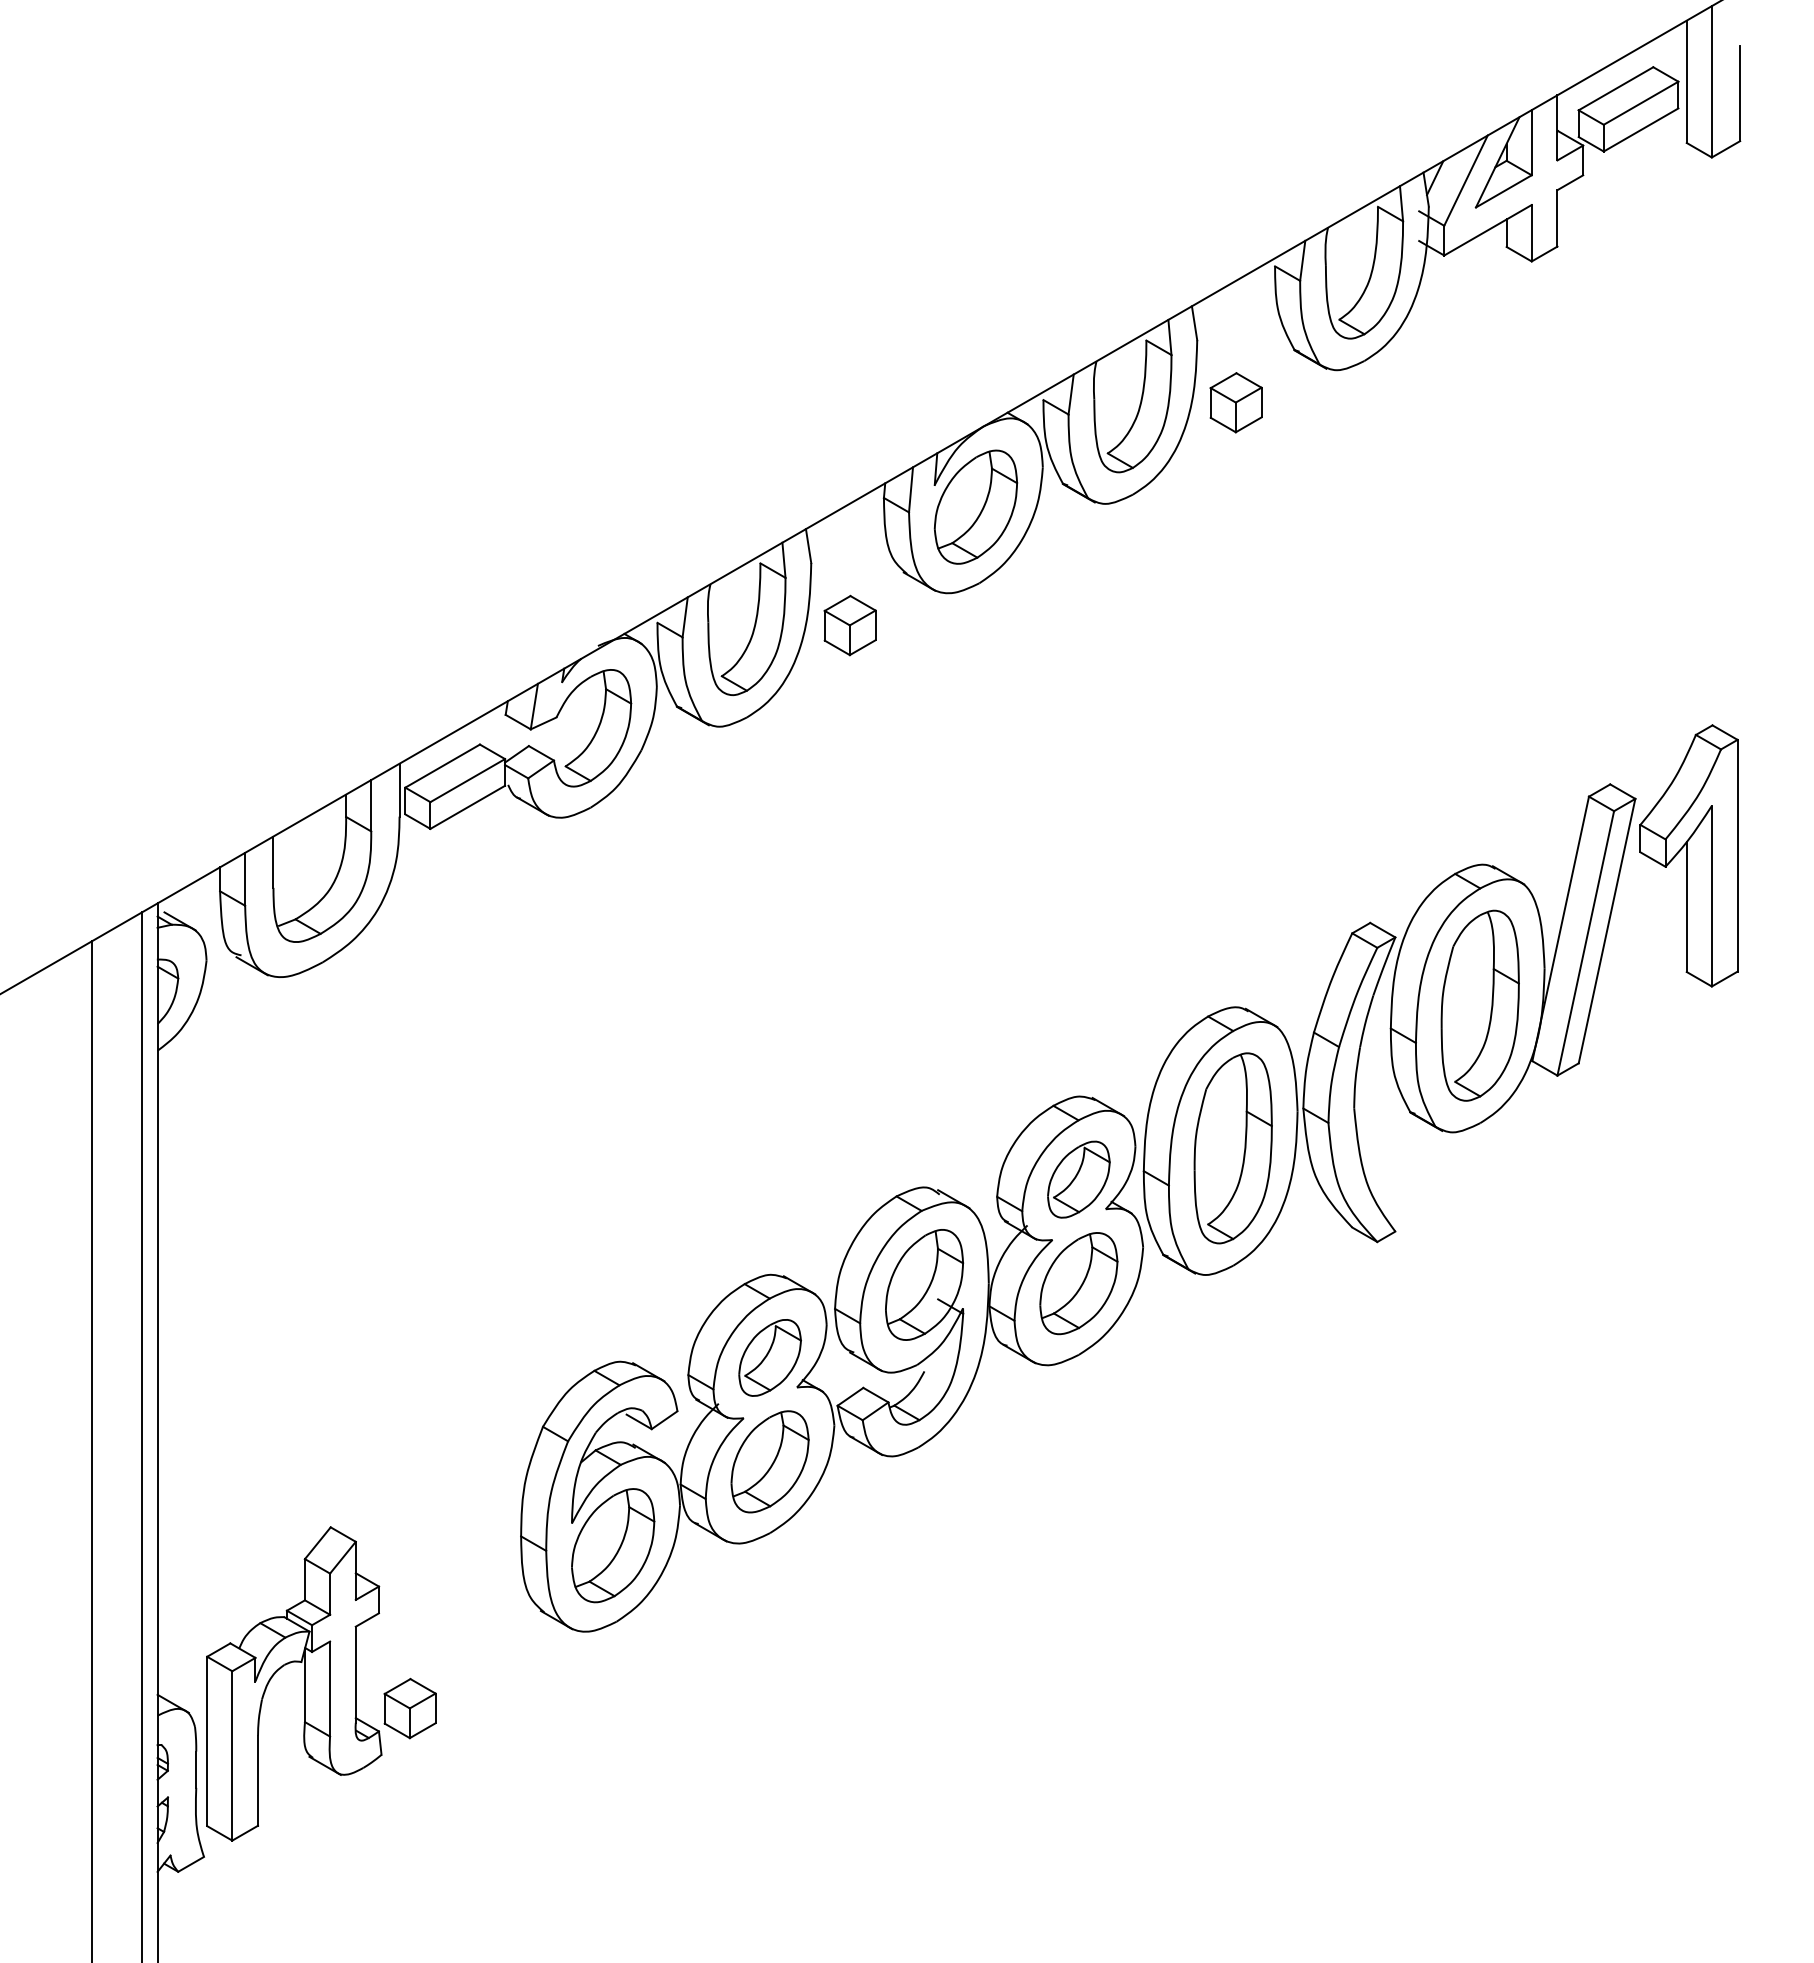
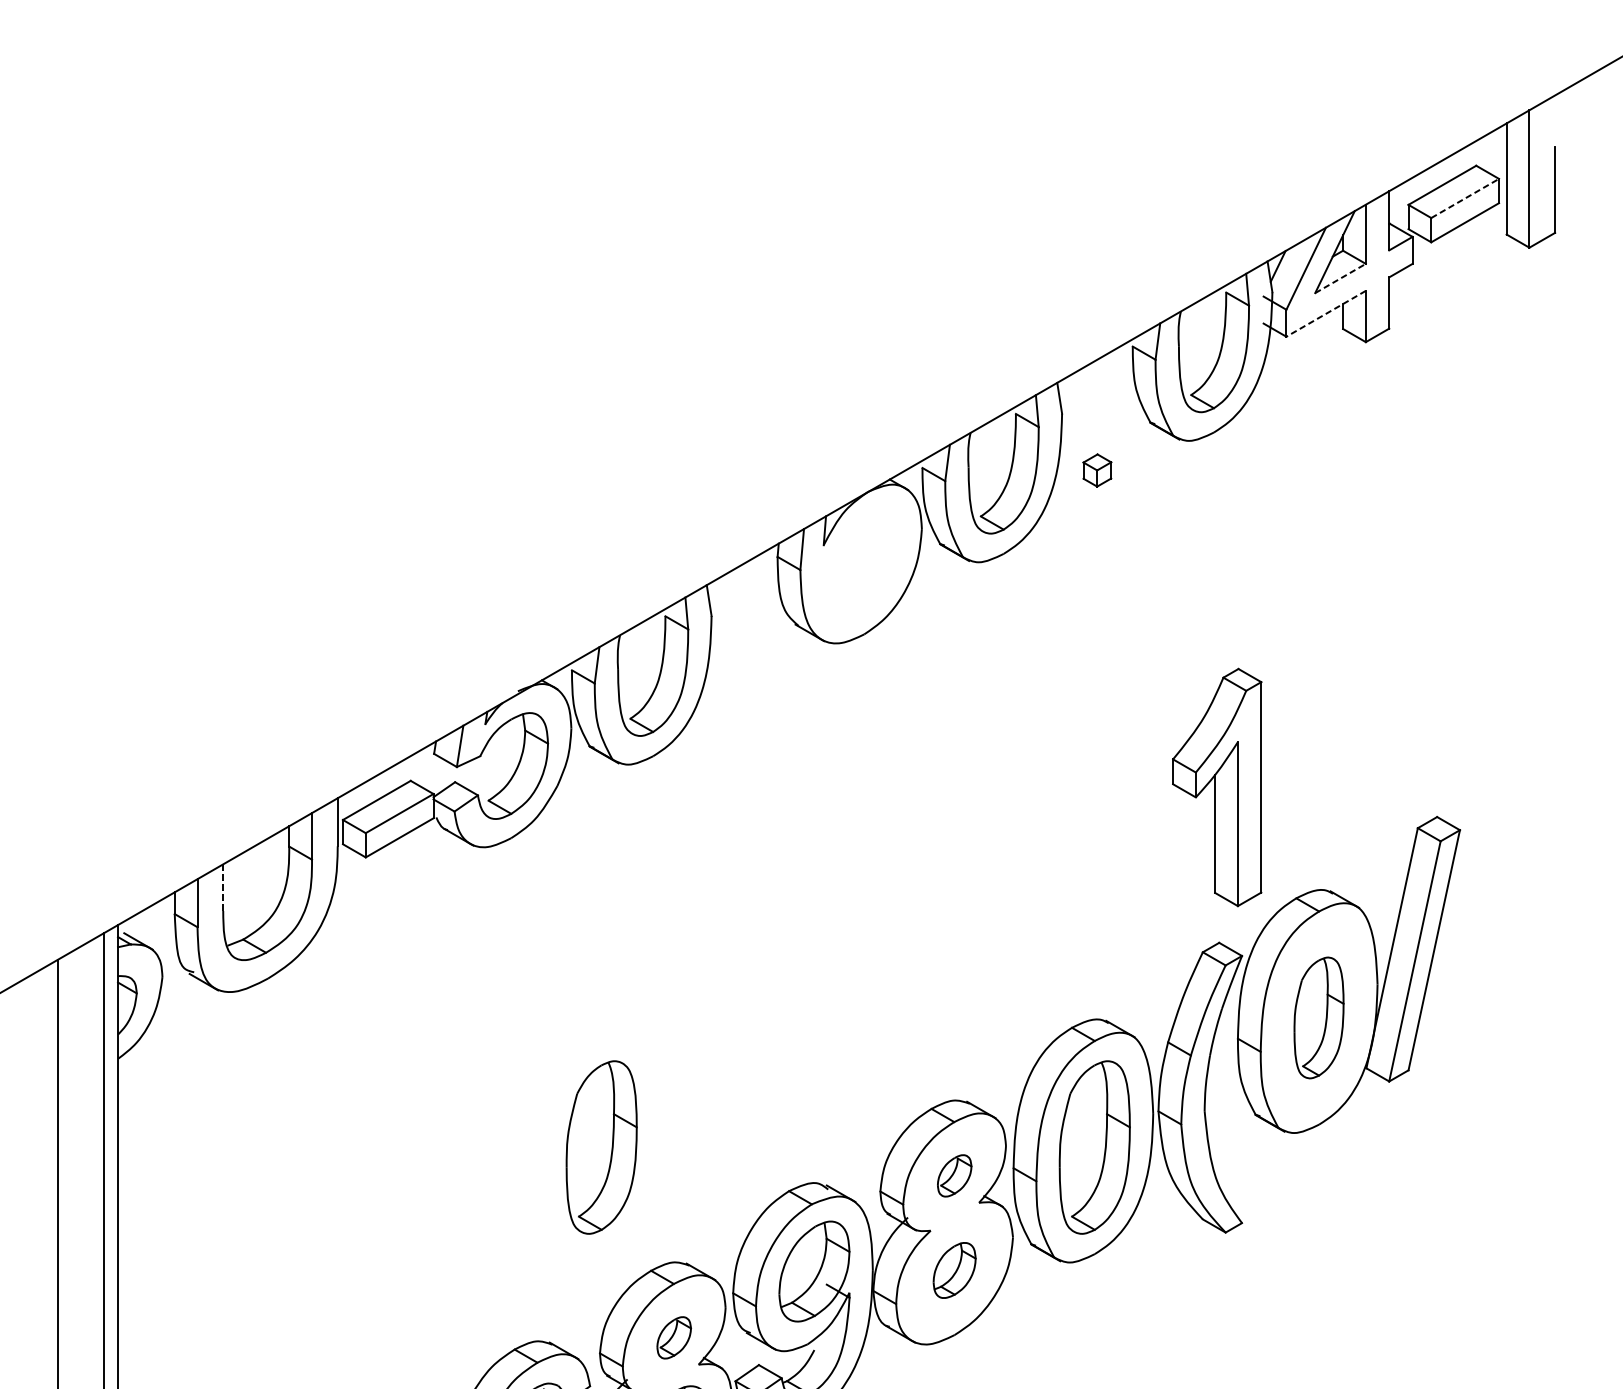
line: (1641, 103) -> (1465, 198), solid -> dashed
line: (1504, 191) -> (1341, 278), solid -> dashed
line: (1487, 230) -> (1325, 314), solid -> dashed
part: (1235, 402) -> (1096, 470), size x0.6
part: (975, 506) -> (860, 564), removed
part: (849, 625) -> (746, 672), removed
part: (1688, 855) -> (1216, 787), moved
line: (273, 862) -> (223, 887), solid -> dashed
part: (1479, 1005) -> (1318, 1017), size x0.7
part: (689, 1148) -> (601, 1147), added
part: (1078, 1179) -> (954, 1175), size x0.6
part: (1078, 1283) -> (954, 1270), size x0.6
part: (769, 1357) -> (673, 1337), size x0.6

